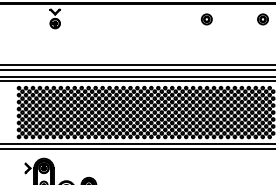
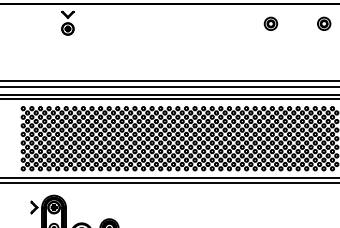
part: (206, 19) -> (270, 23), moved

